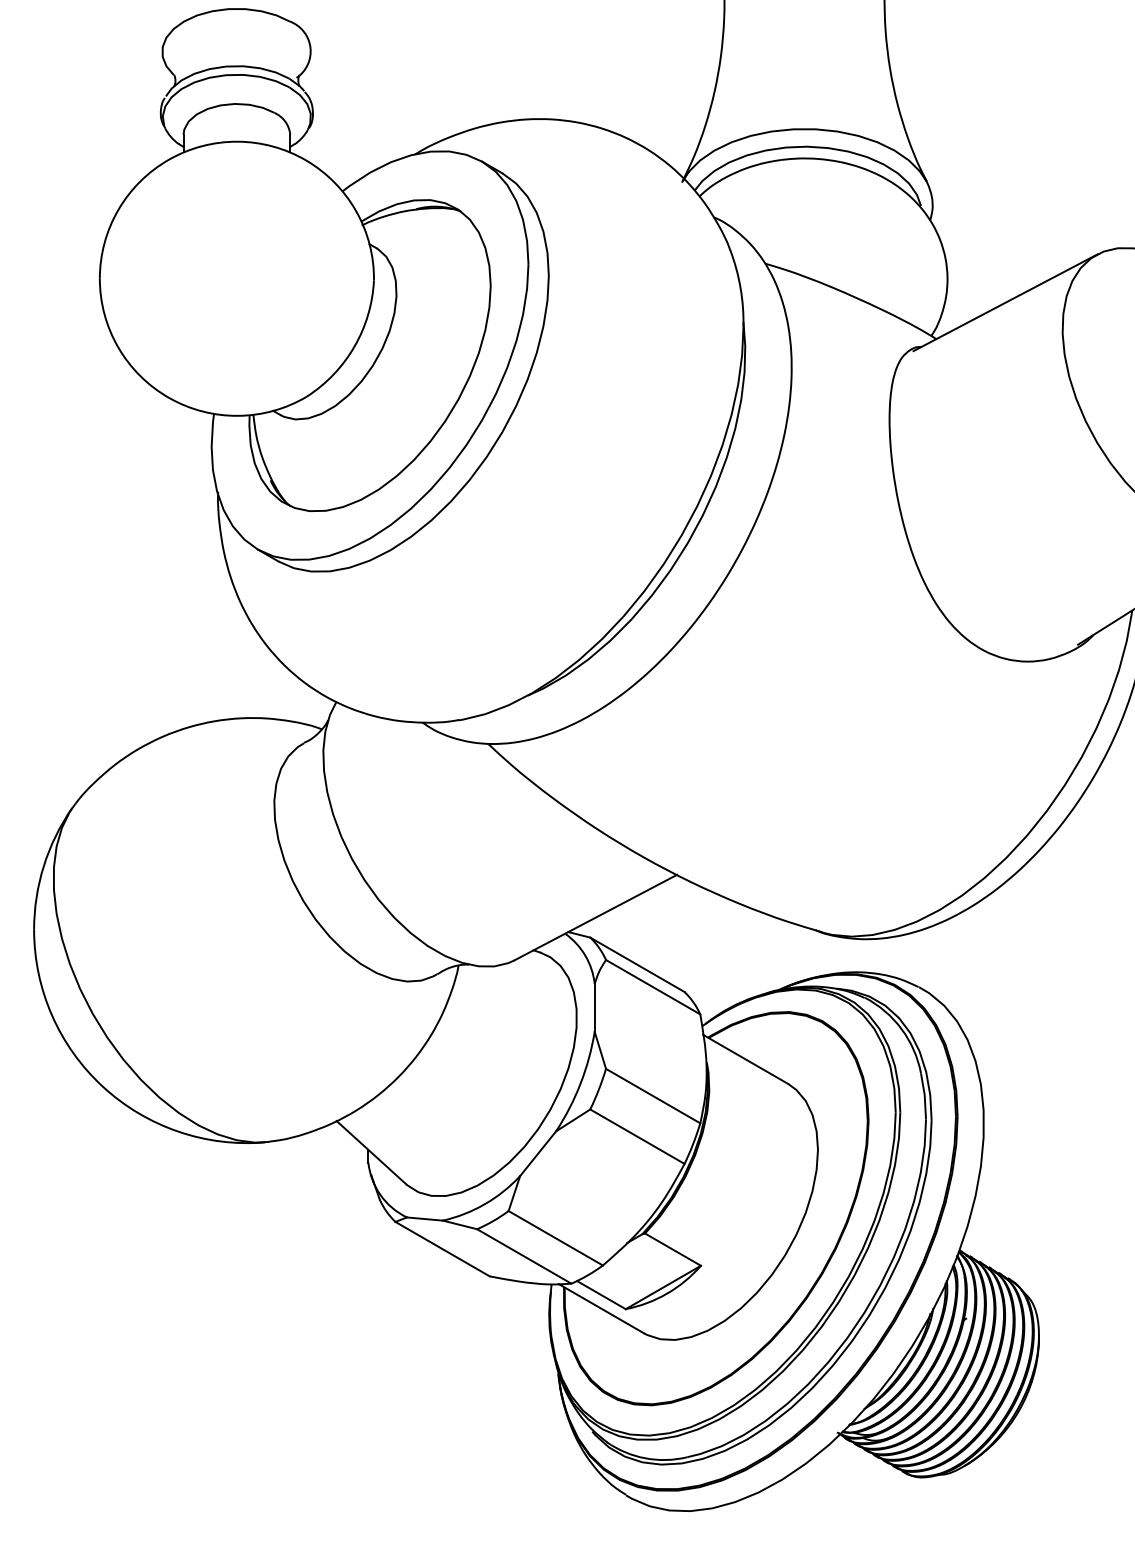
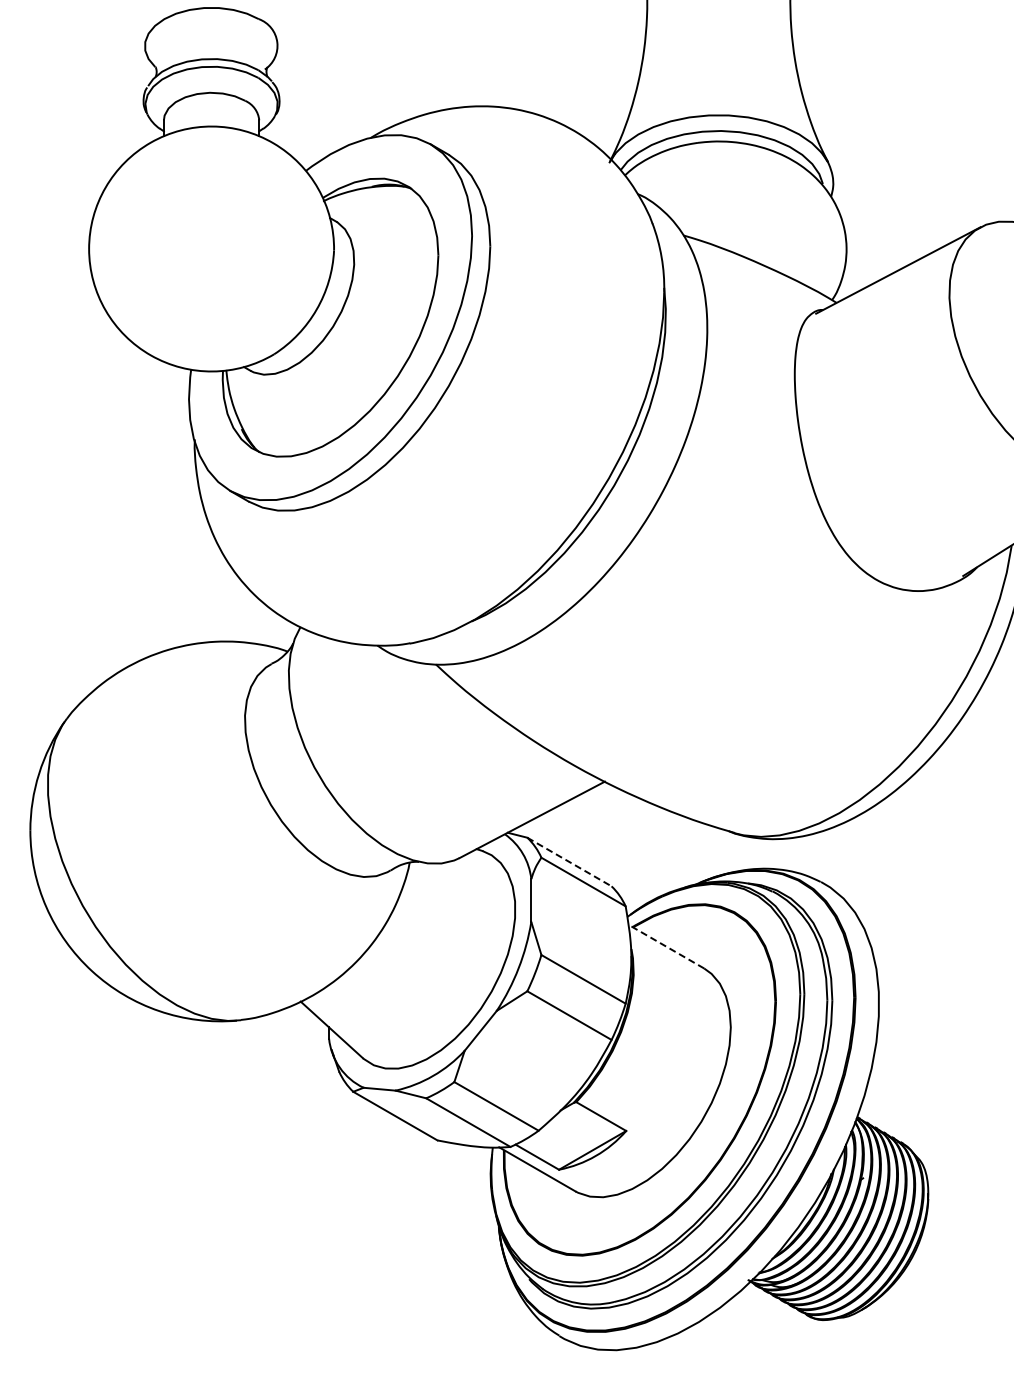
line: (637, 965) -> (569, 862), solid -> dashed
line: (745, 1059) -> (666, 946), solid -> dashed

